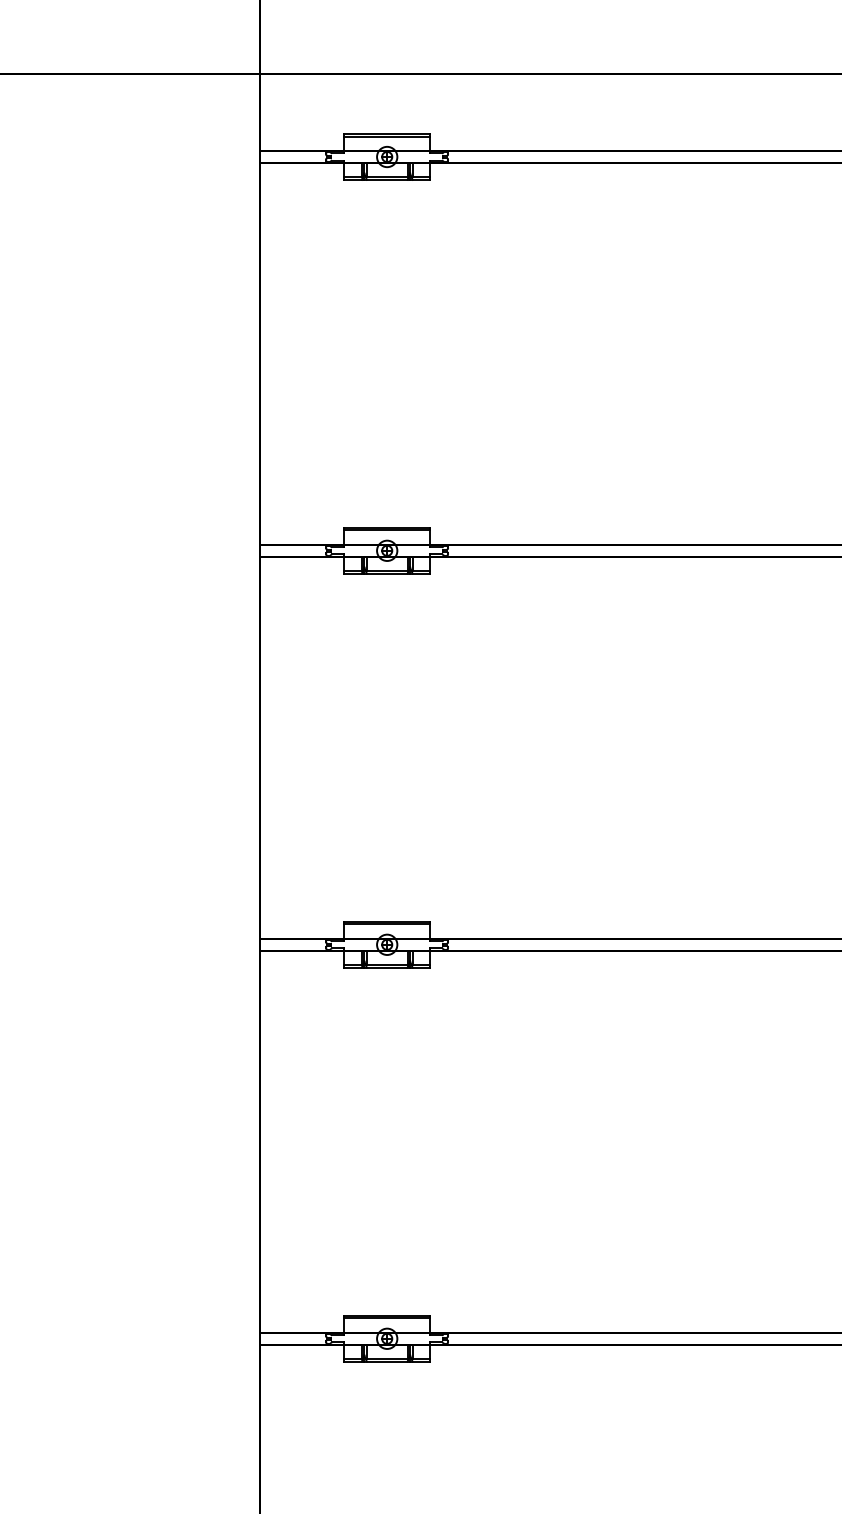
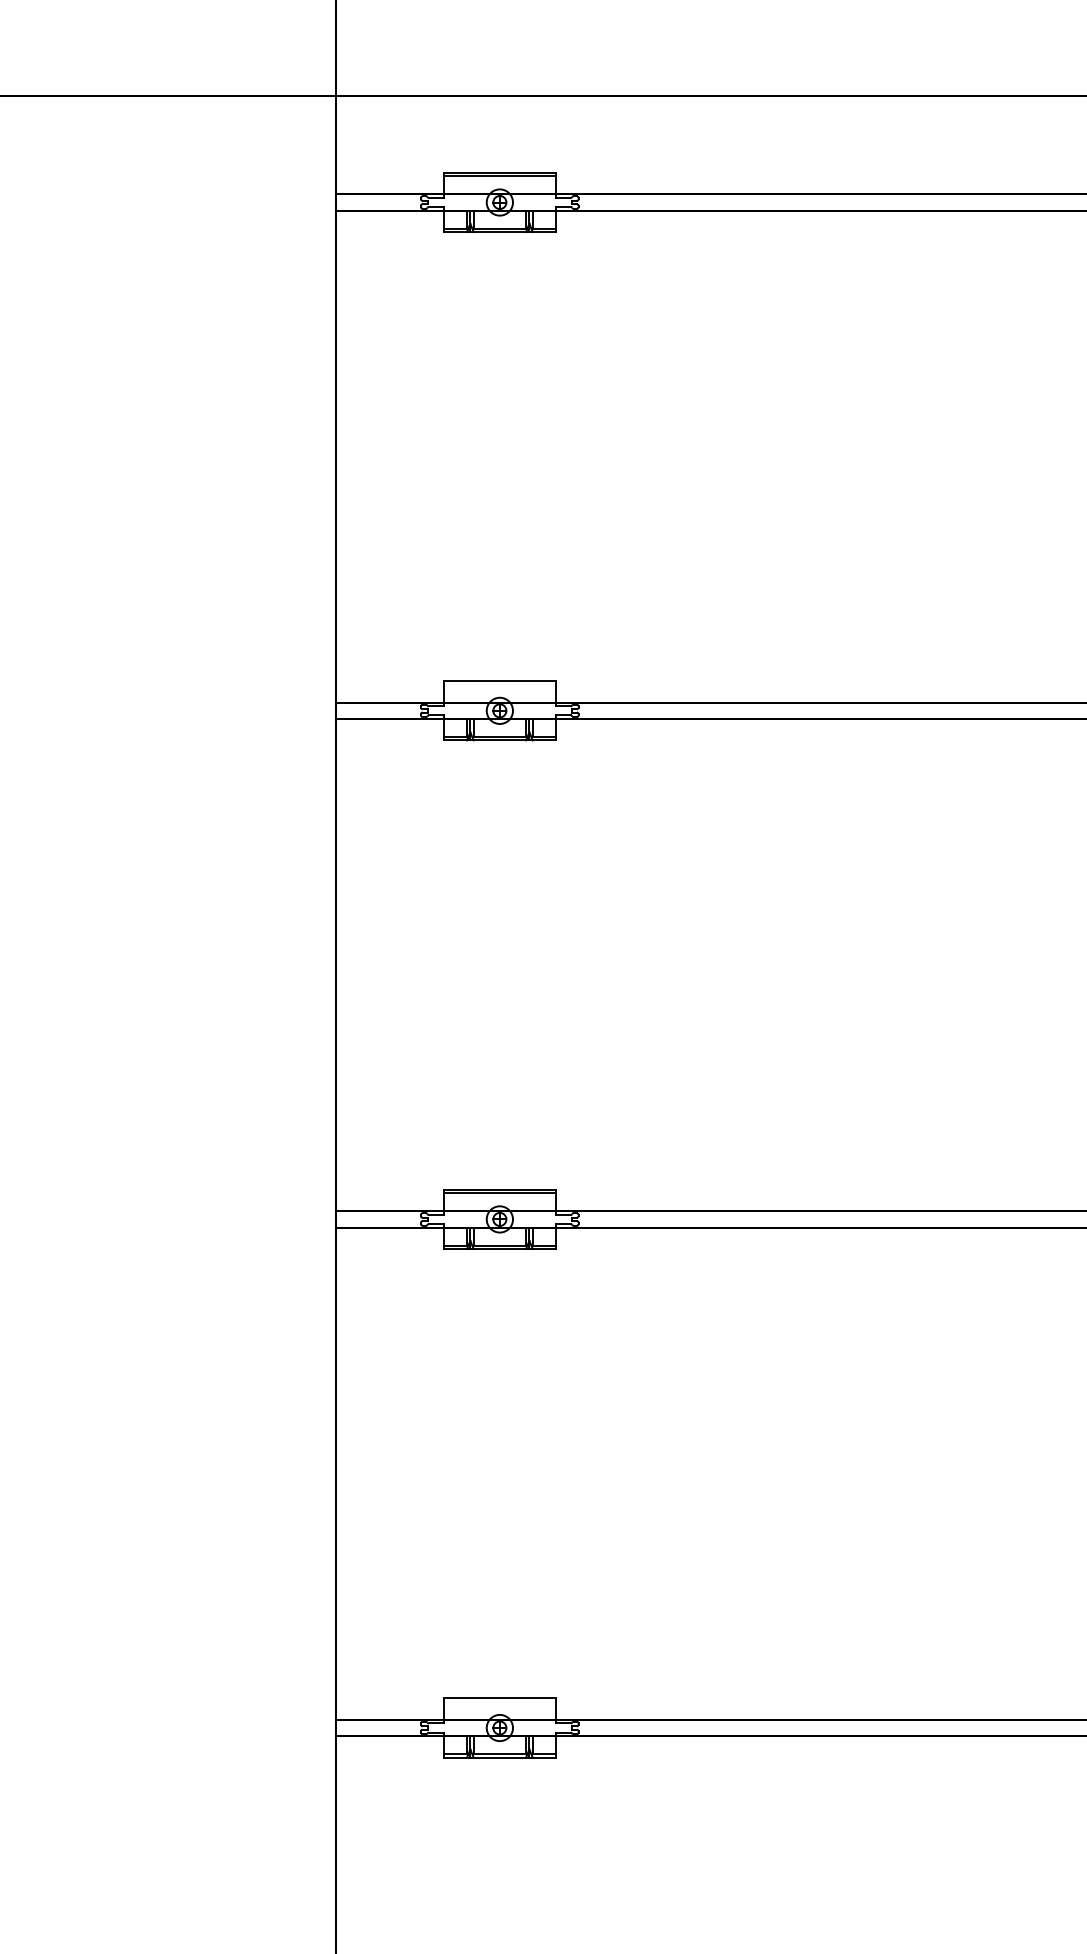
line: (386, 530) -> (499, 684), removed
line: (386, 1318) -> (499, 1701), removed

